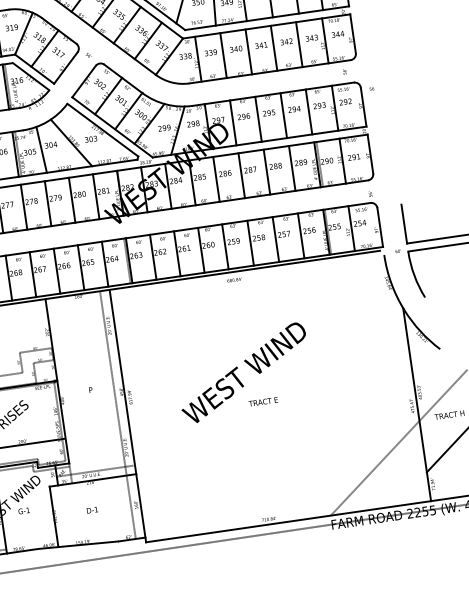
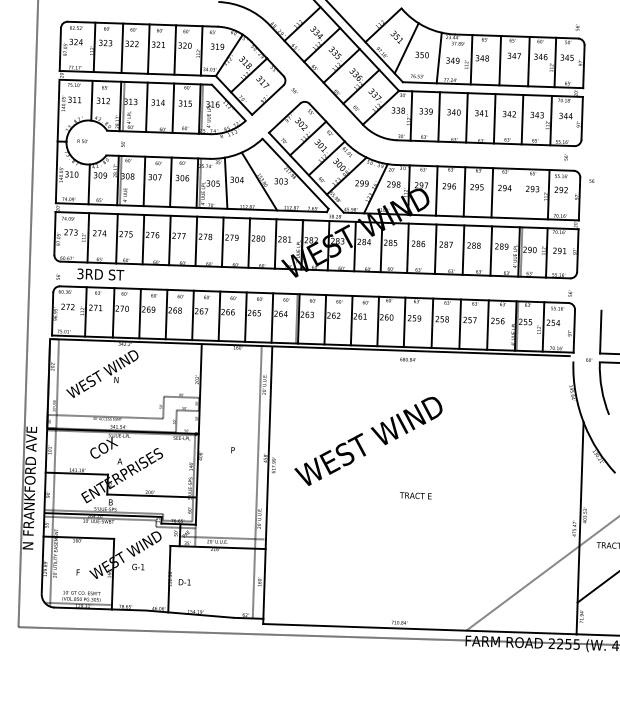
line: (308, 111) -> (519, 193), removed
text: (243, 372) -> (368, 440), moved
text: (92, 510) -> (184, 582), moved

